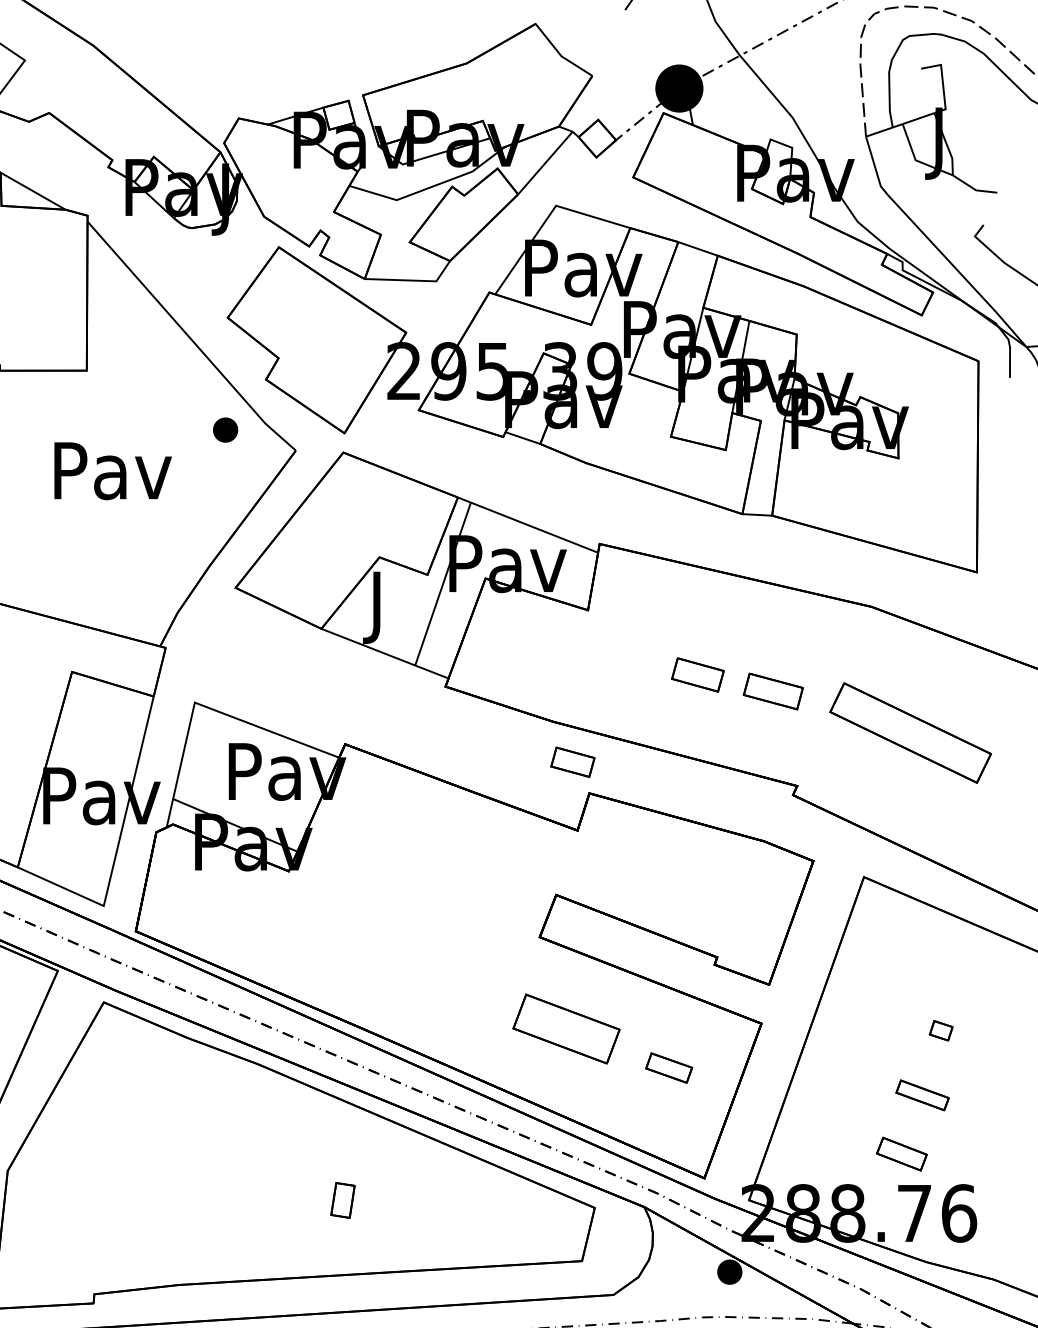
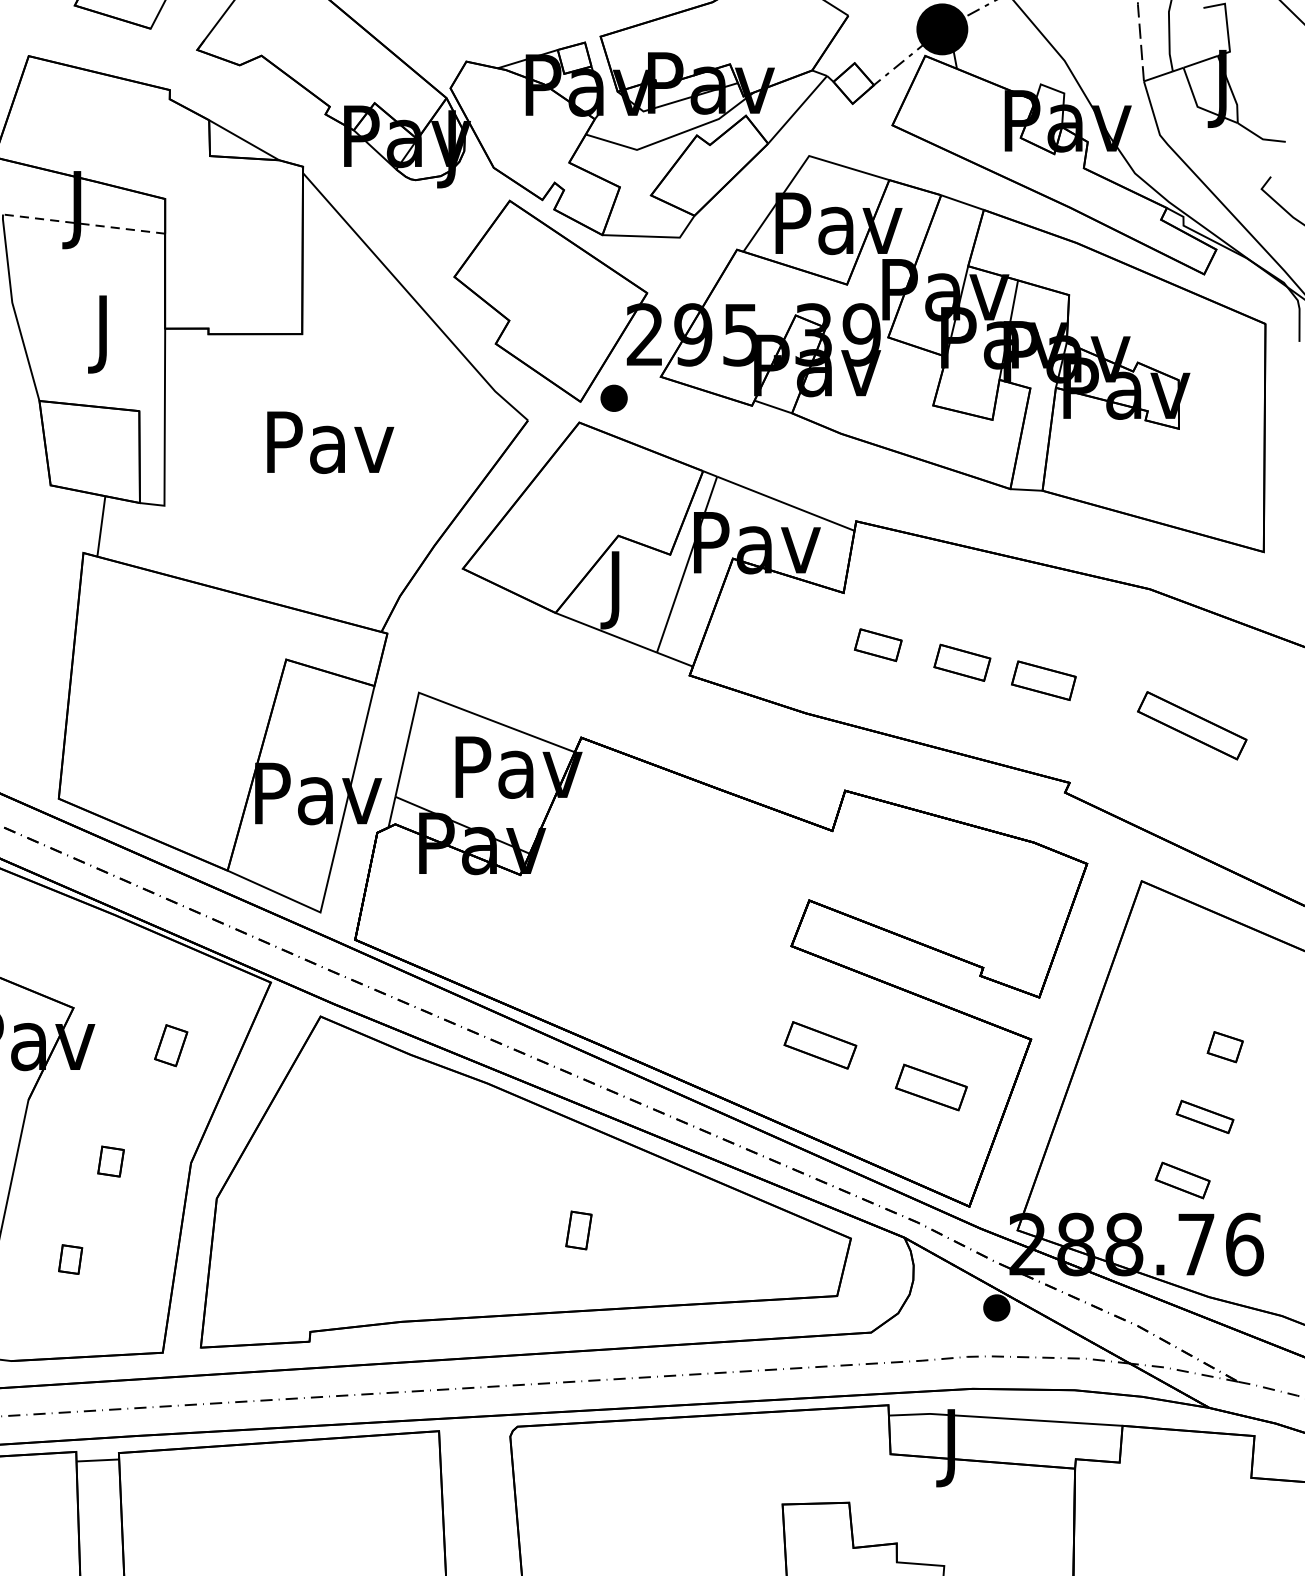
part: (225, 429) -> (613, 397), moved
part: (910, 732) -> (1192, 725), size x0.62
part: (573, 762) -> (878, 645), moved
part: (566, 1029) -> (820, 1045), size x0.62
part: (940, 1031) -> (1224, 1047), size x1.43
part: (668, 1068) -> (930, 1087), size x1.43

